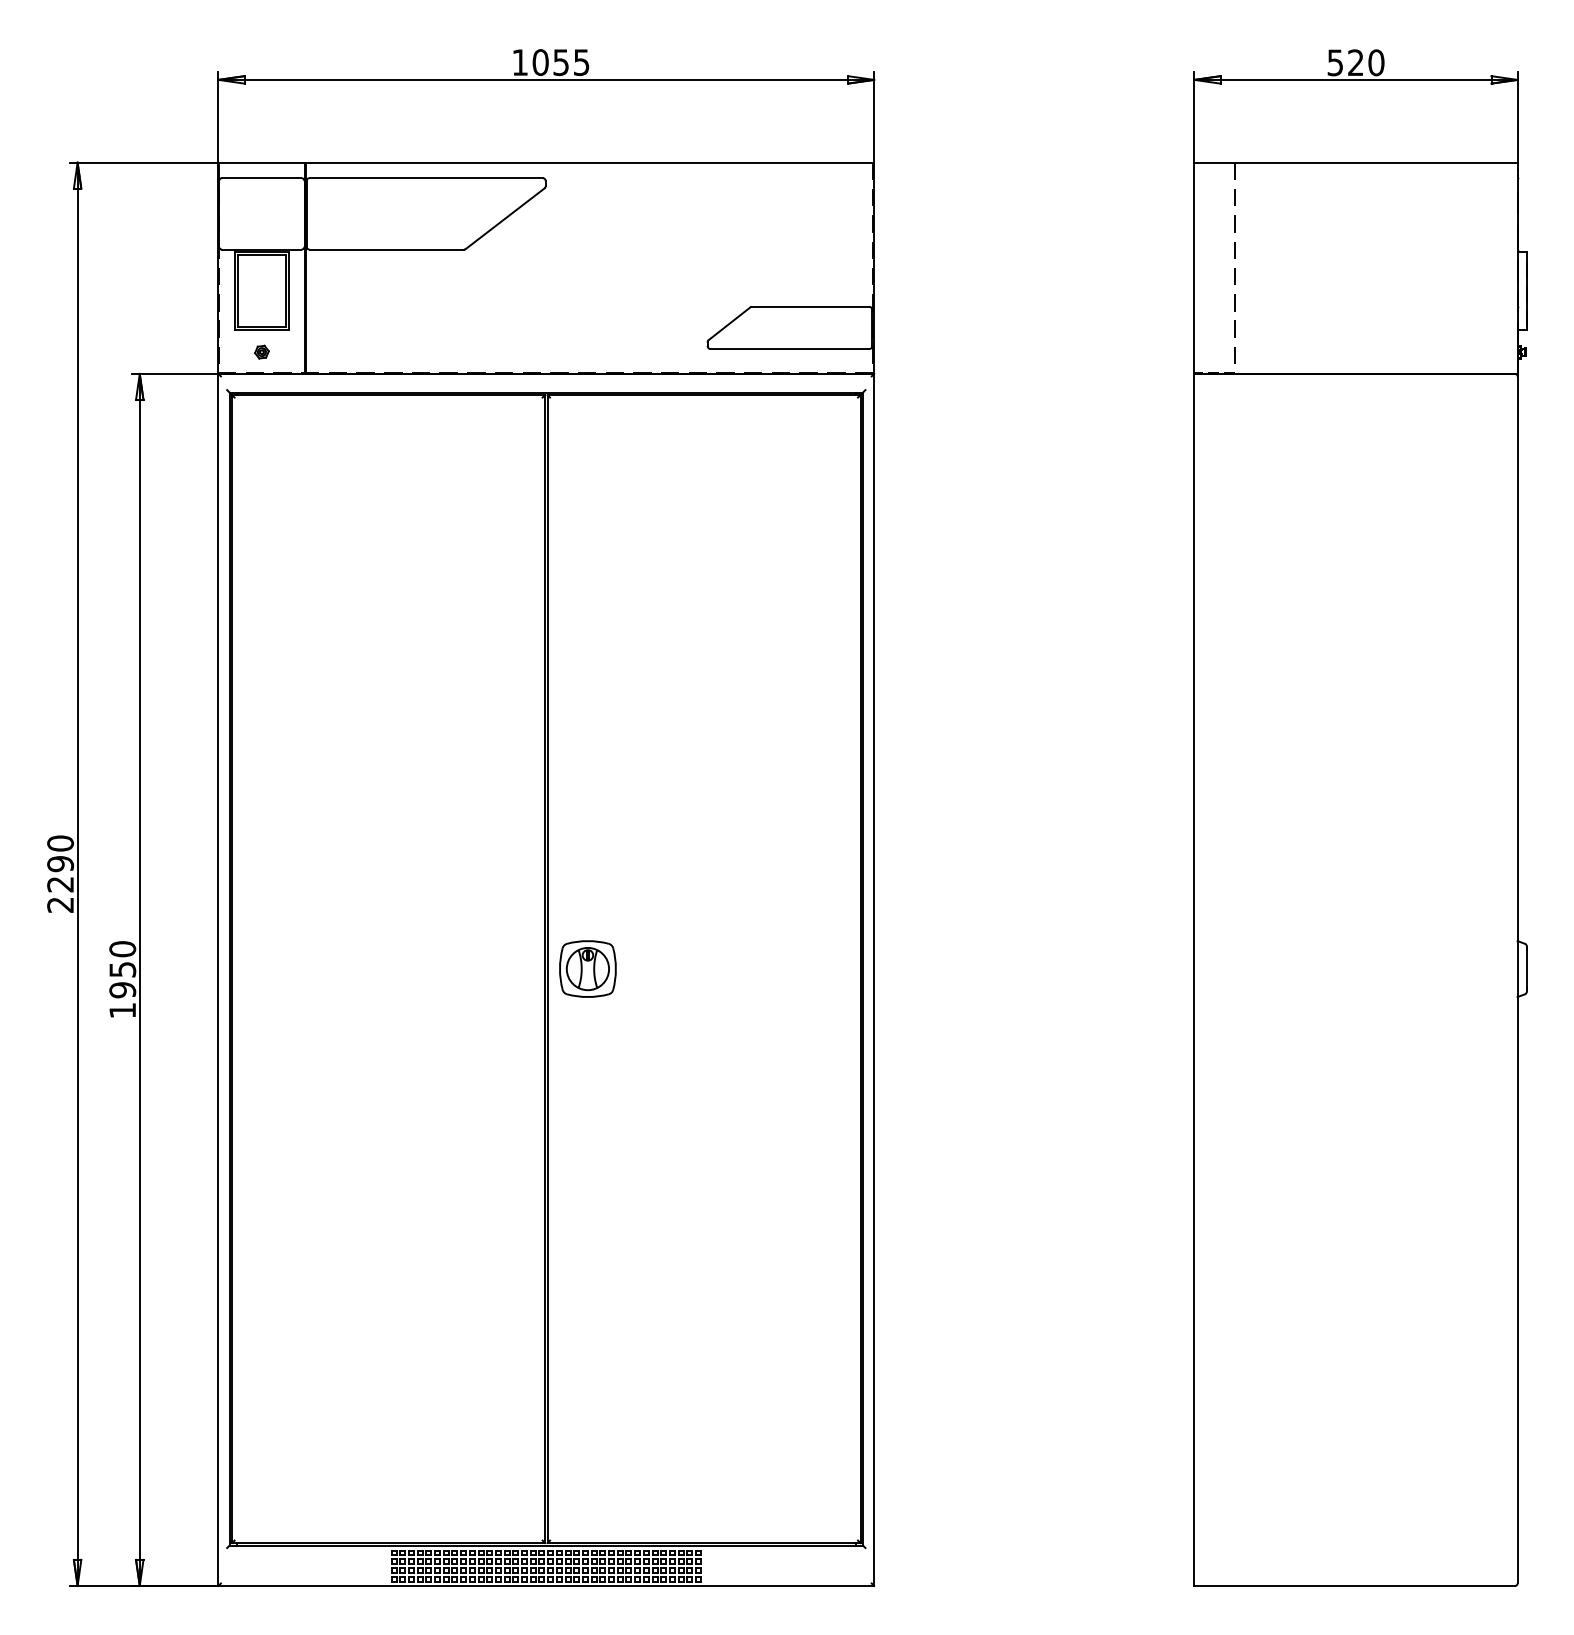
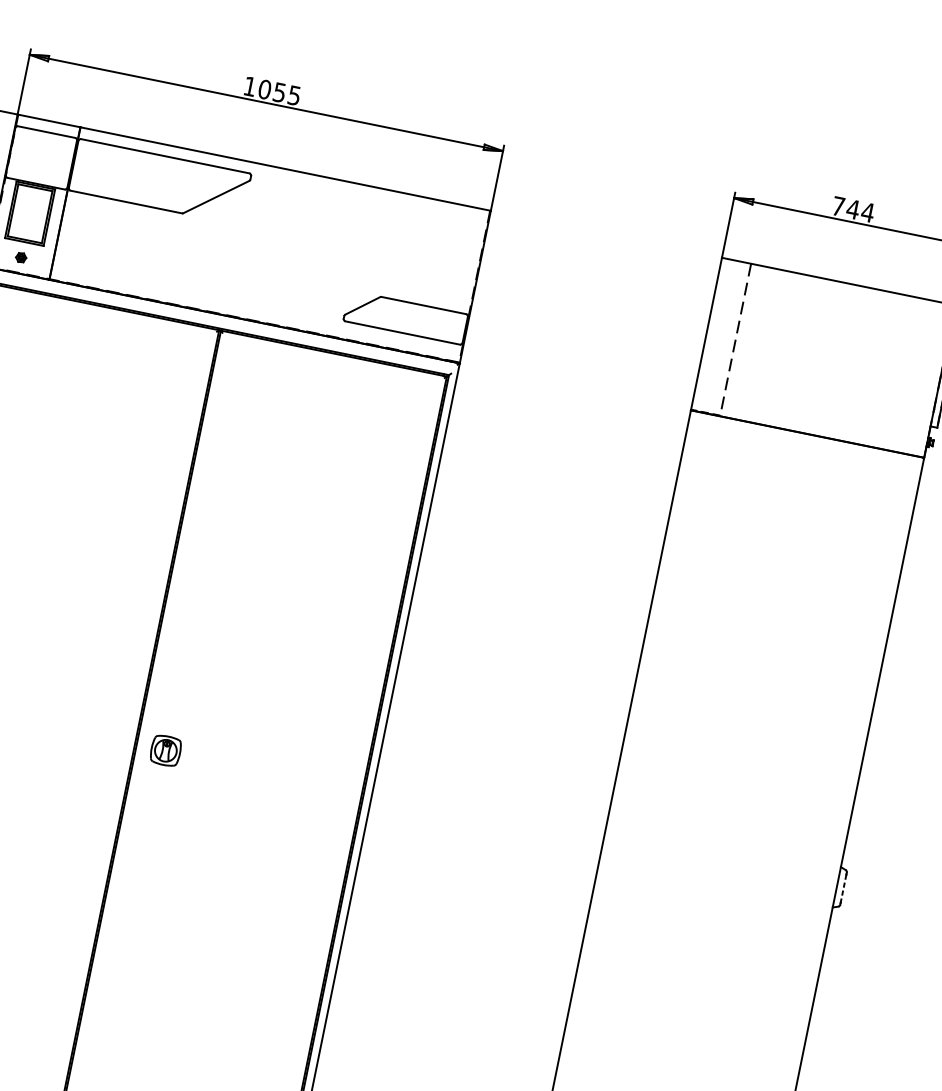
text: (1355, 62) -> (852, 209), 520 -> 744
part: (587, 968) -> (165, 750), size x0.7
line: (1526, 969) -> (843, 888), solid -> dashed

